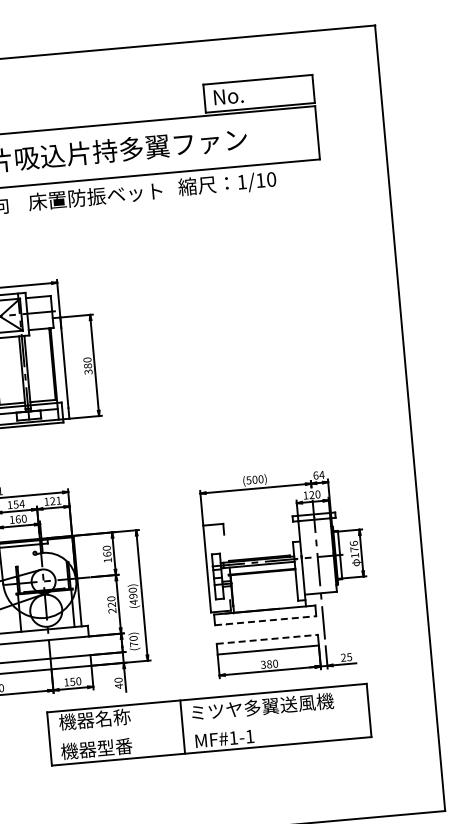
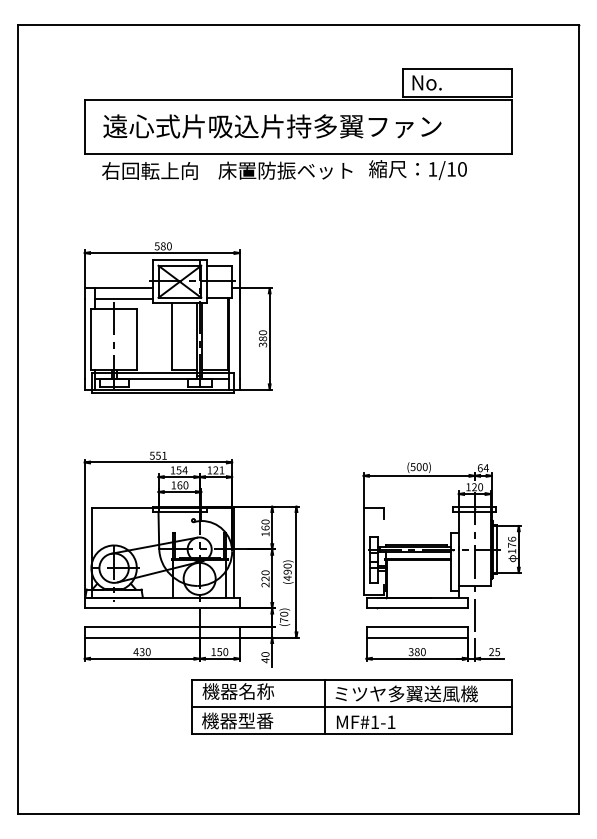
line: (265, 620) -> (417, 608), dashed -> solid
line: (267, 639) -> (417, 627), dashed -> solid
line: (208, 724) -> (351, 706), added

